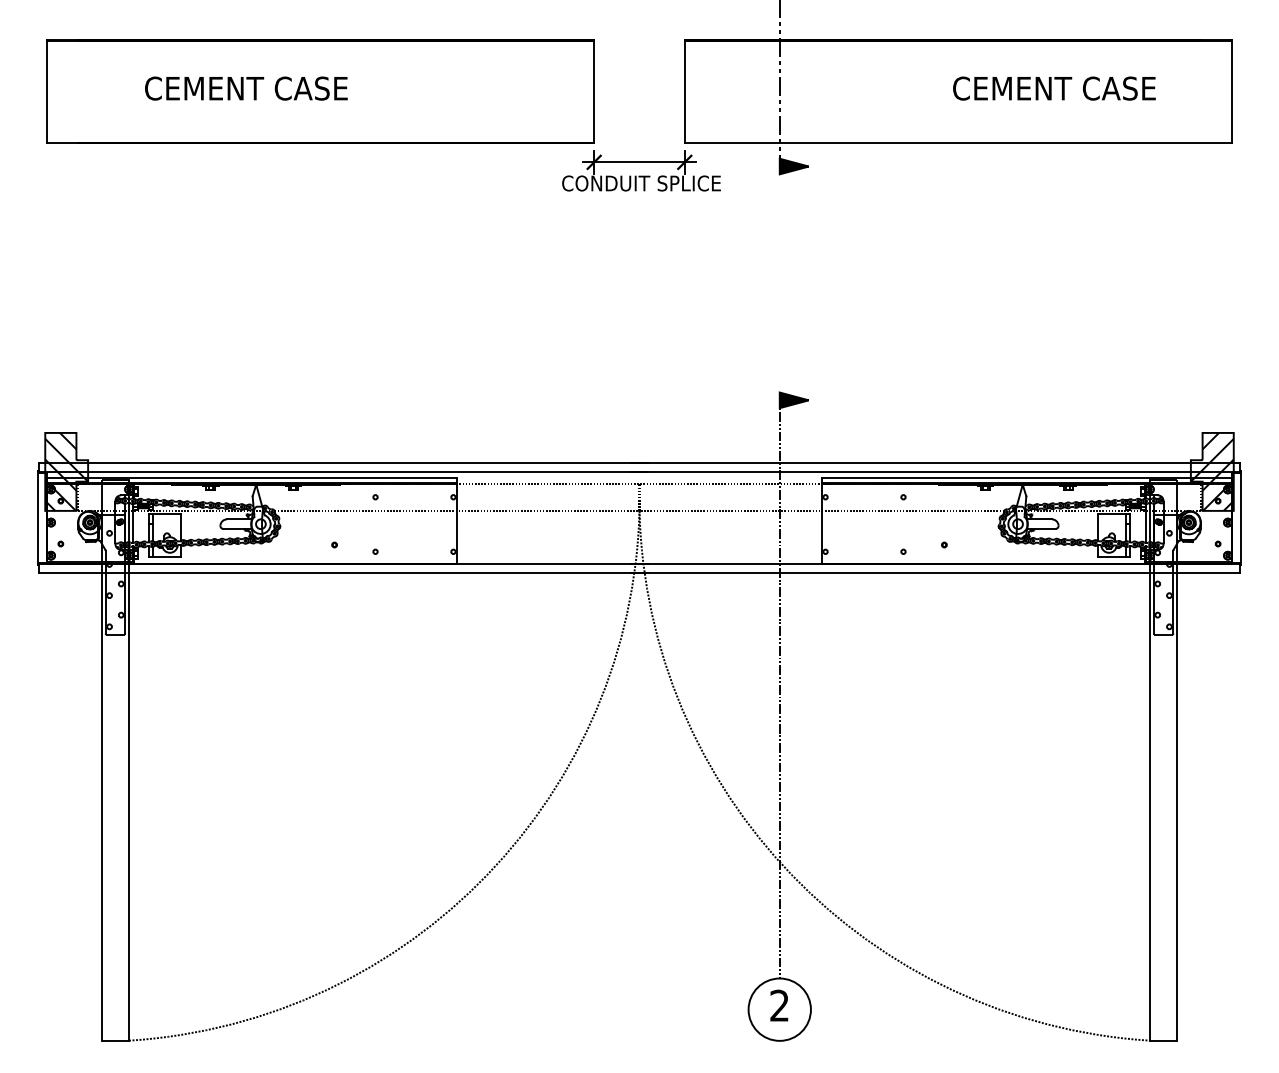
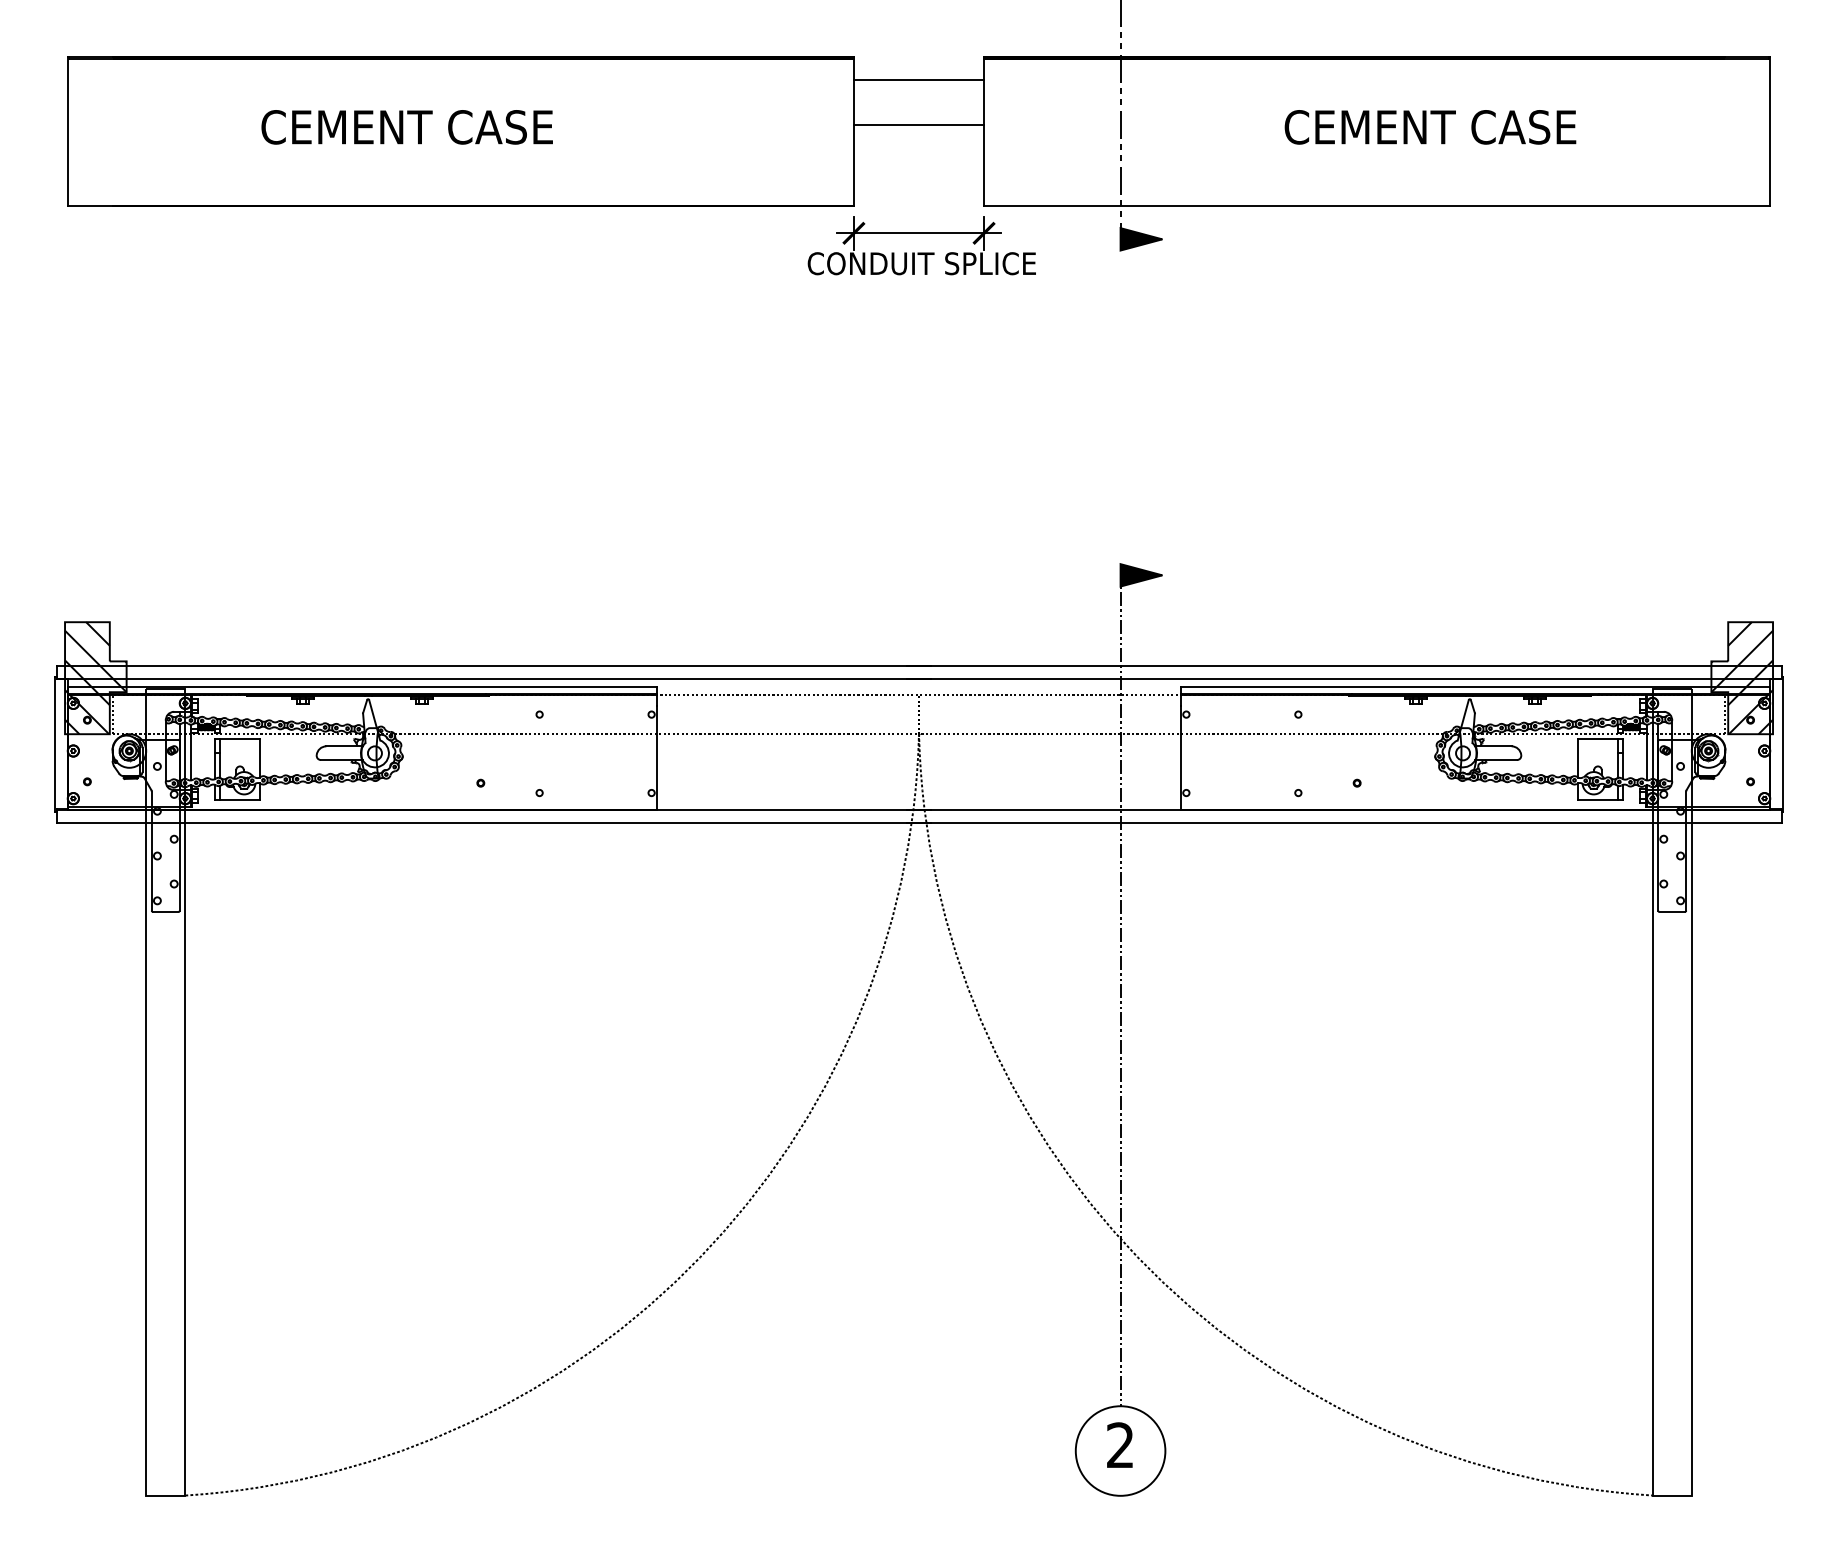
line: (639, 55) -> (919, 79), added
line: (639, 86) -> (919, 124), added
text: (246, 88) -> (407, 127), moved
text: (1054, 88) -> (1430, 127), moved

